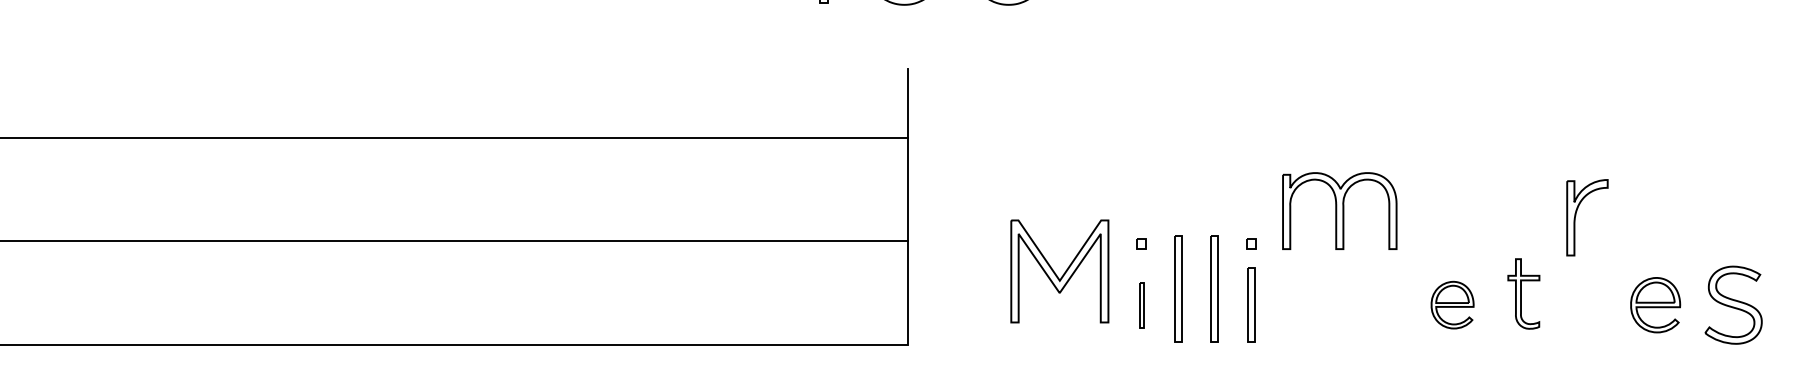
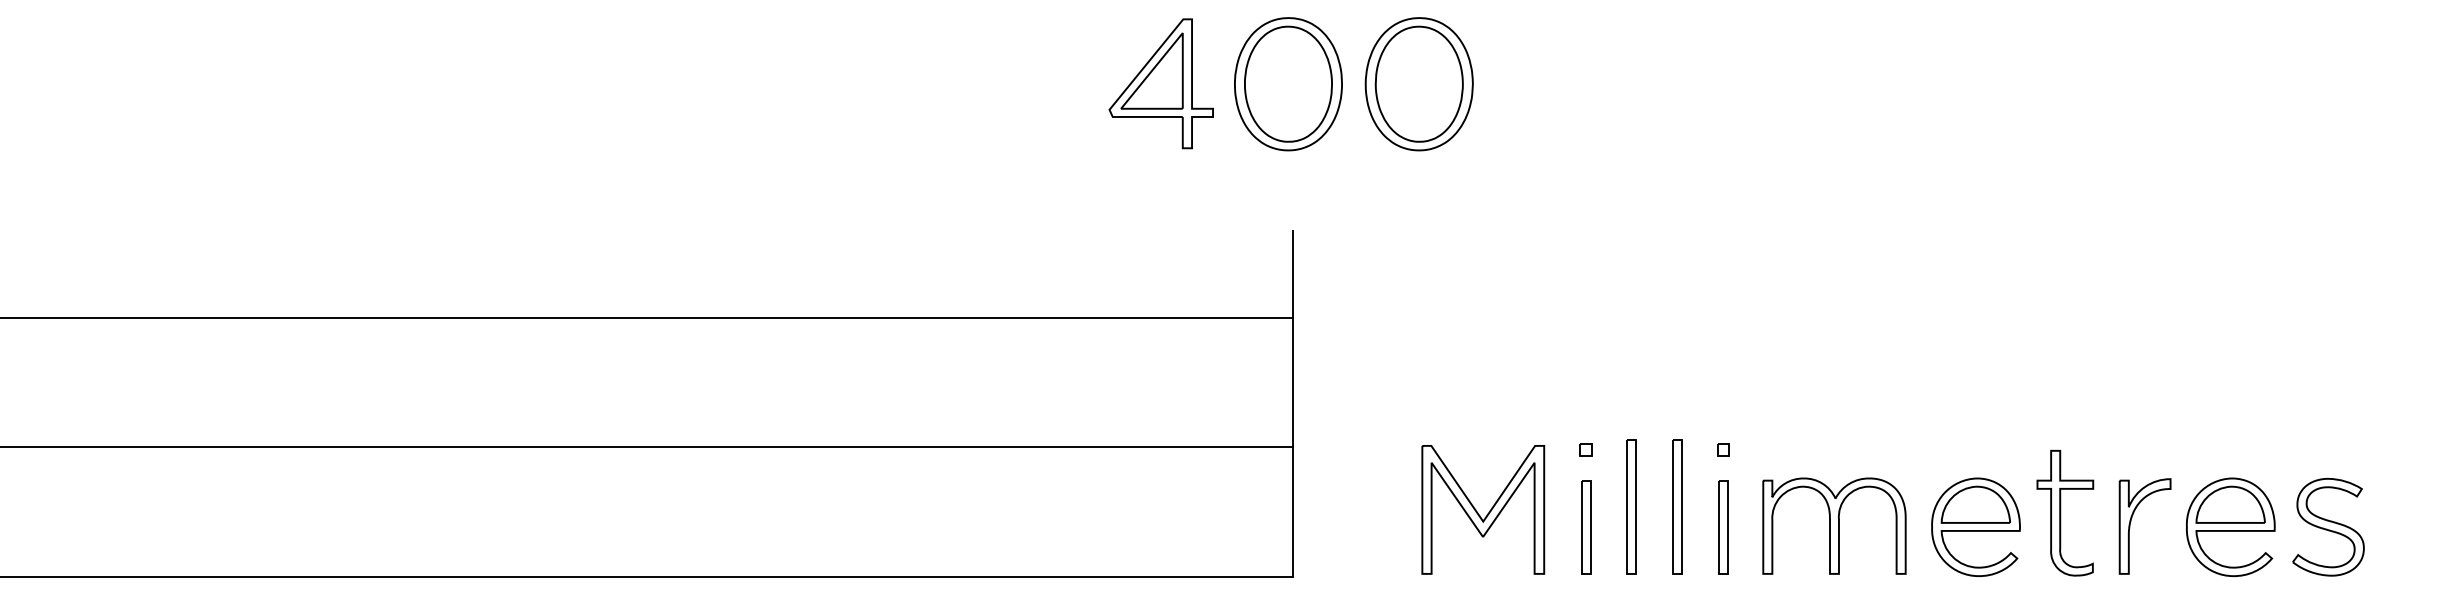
part: (1339, 210) -> (1834, 525), moved
part: (1576, 213) -> (2131, 521), moved
part: (1060, 271) -> (1483, 509), moved
part: (1523, 293) -> (2065, 512), size x1.43
part: (1452, 304) -> (1975, 526), size x1.67
part: (1655, 304) -> (2230, 526), size x1.43
part: (1142, 305) -> (1586, 527), size x1.67

